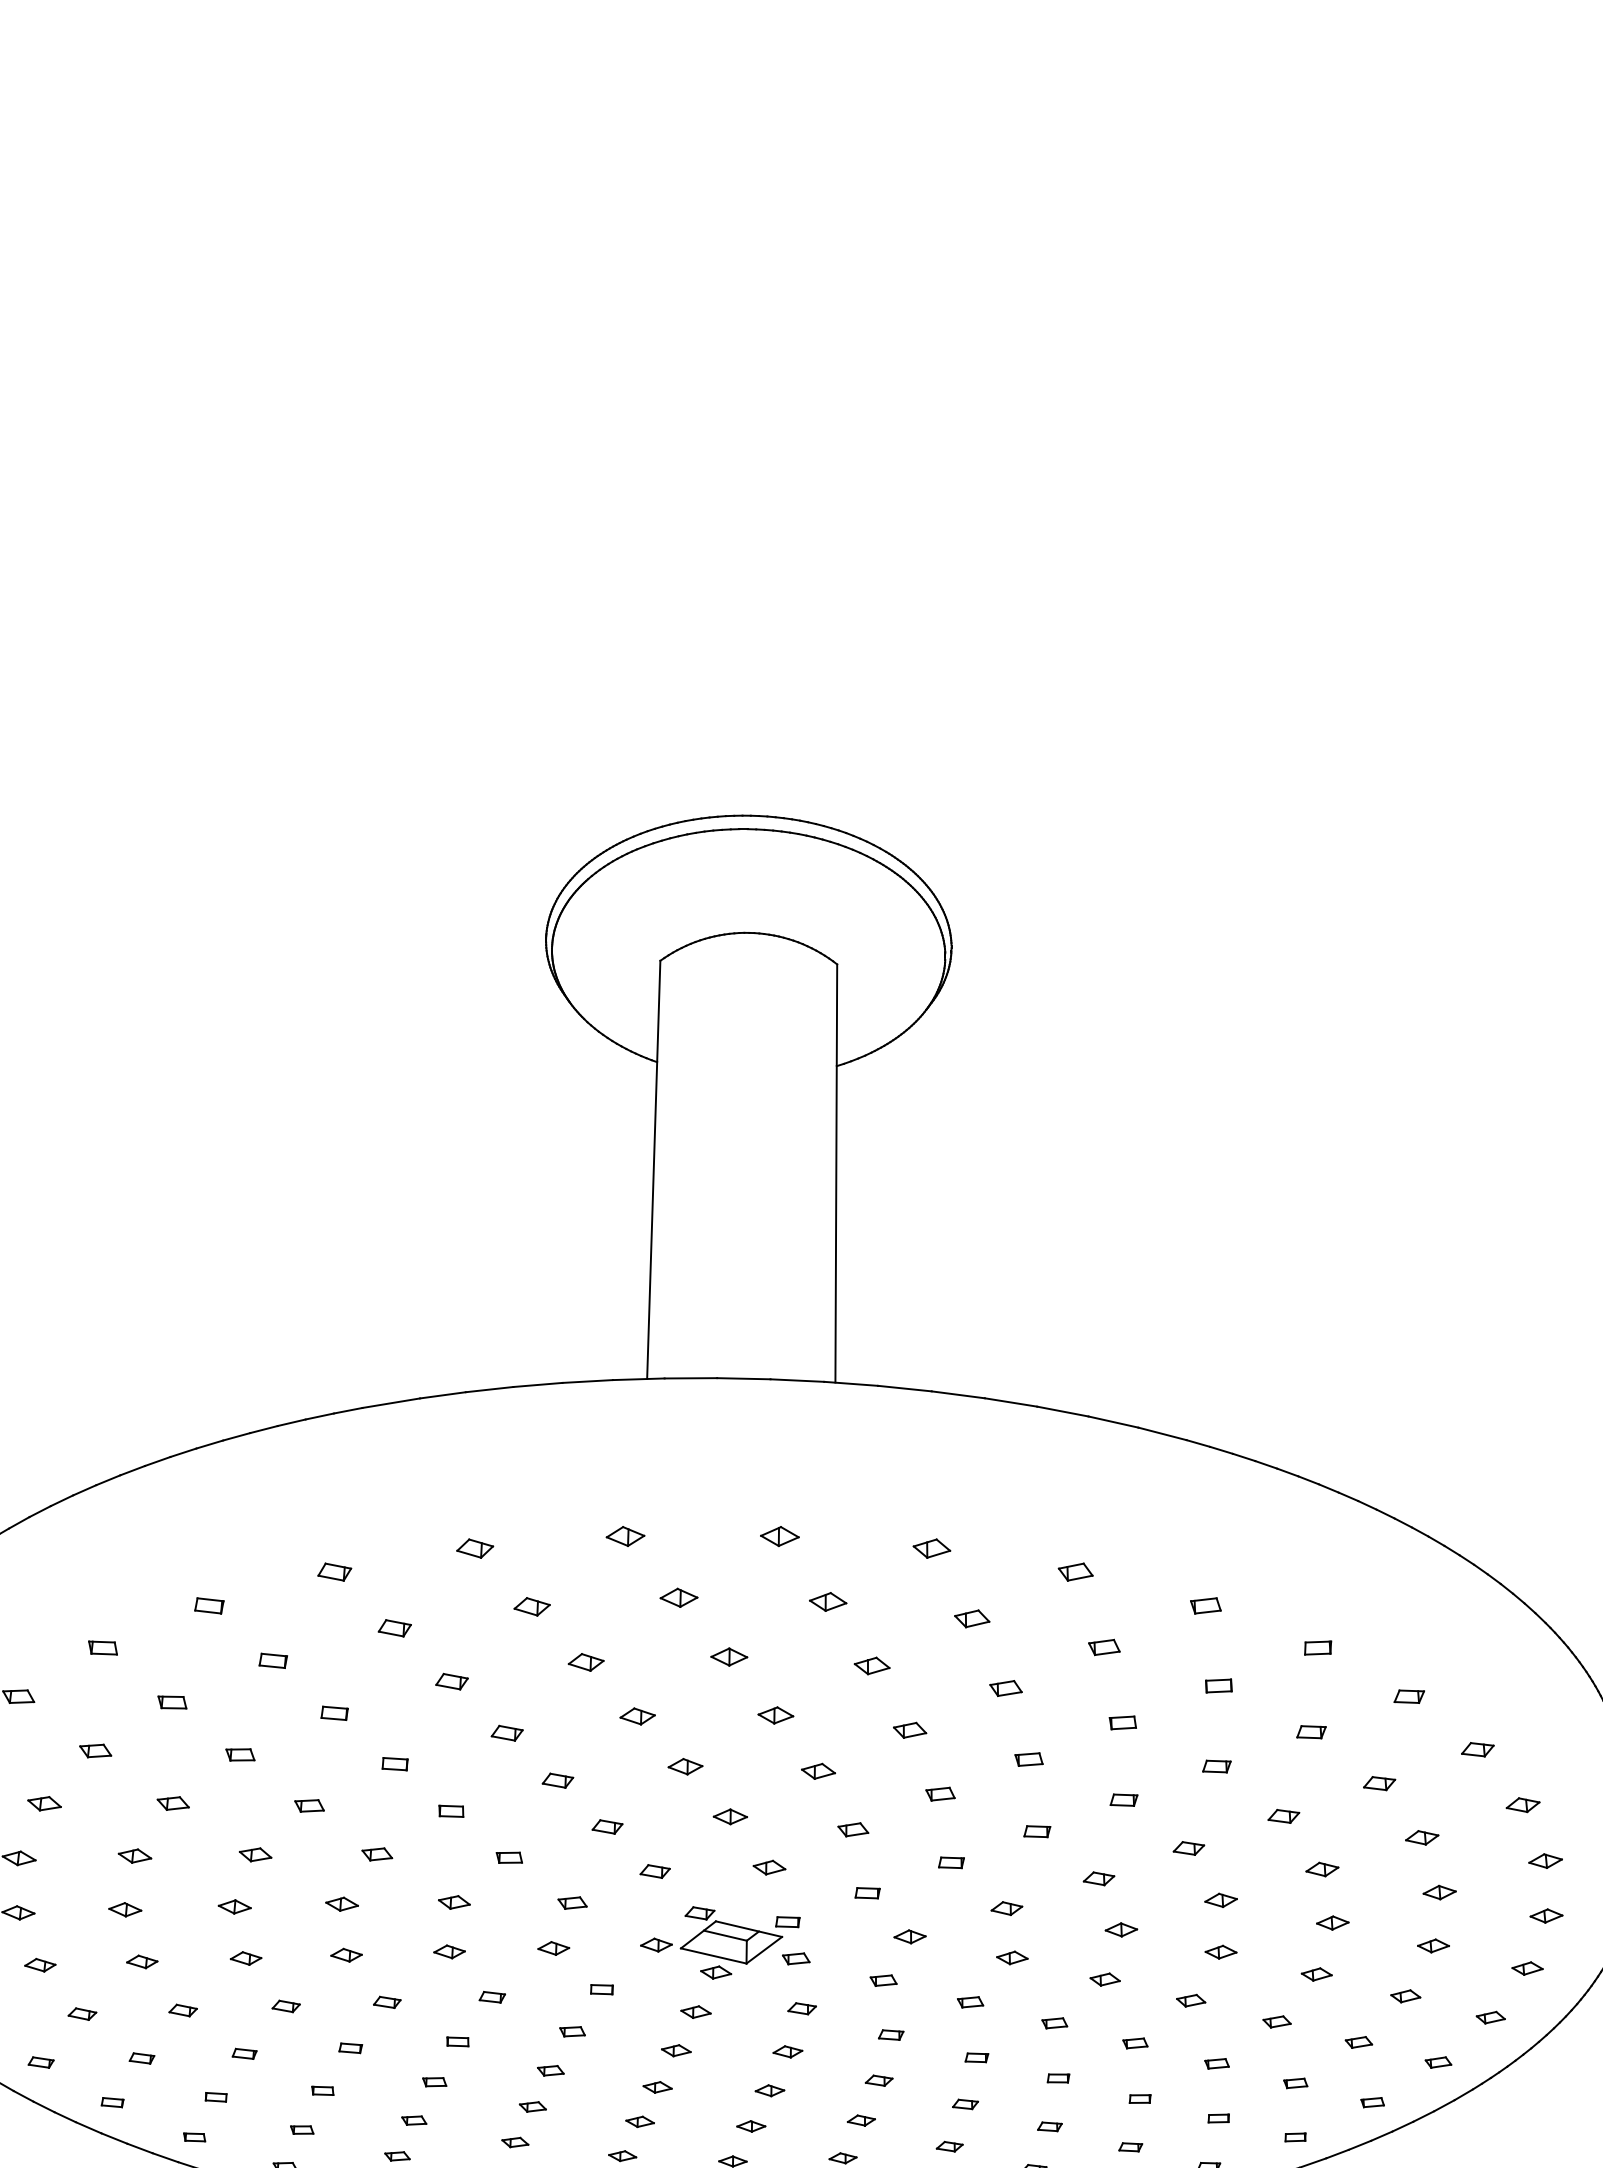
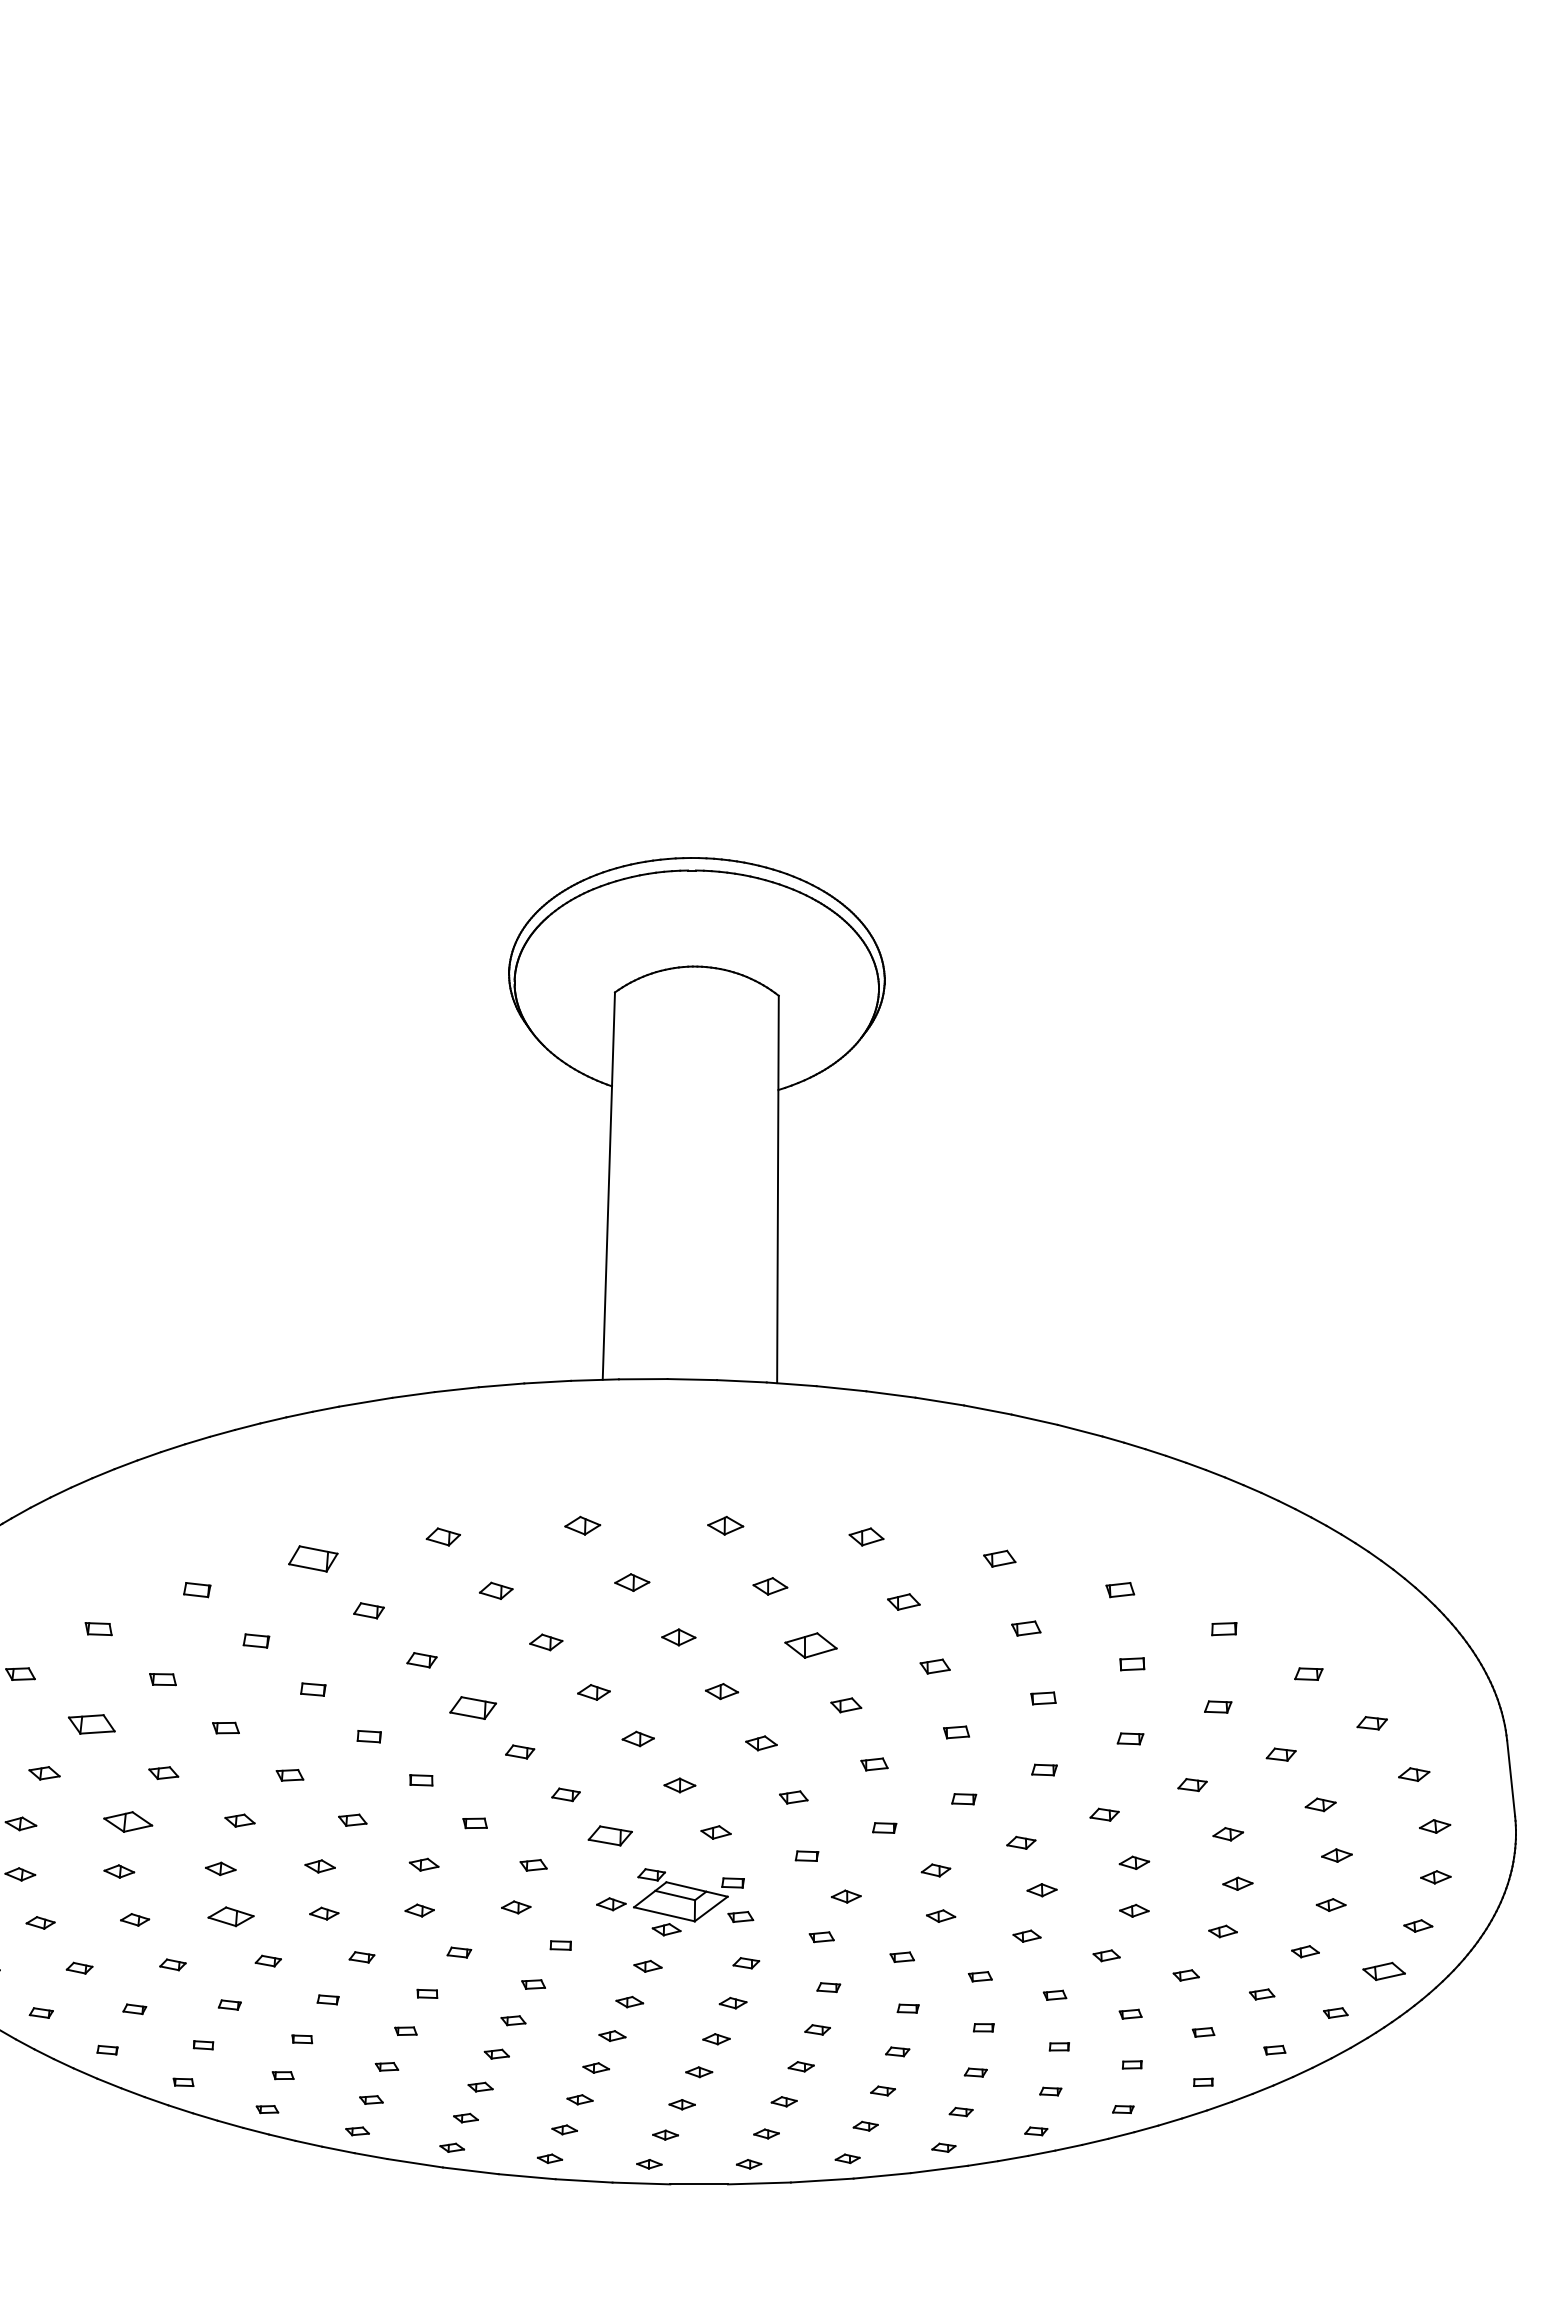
part: (334, 1571) -> (313, 1558), size x1.6
part: (872, 1665) -> (811, 1645), size x1.6
part: (506, 1732) -> (472, 1707), size x1.6
part: (95, 1751) -> (91, 1724), size x1.6
part: (135, 1855) -> (128, 1821), size x1.6
part: (654, 1871) -> (609, 1836), size x1.6
part: (246, 1958) -> (231, 1916), size x1.6
part: (1491, 2017) -> (1384, 1971), size x1.6

